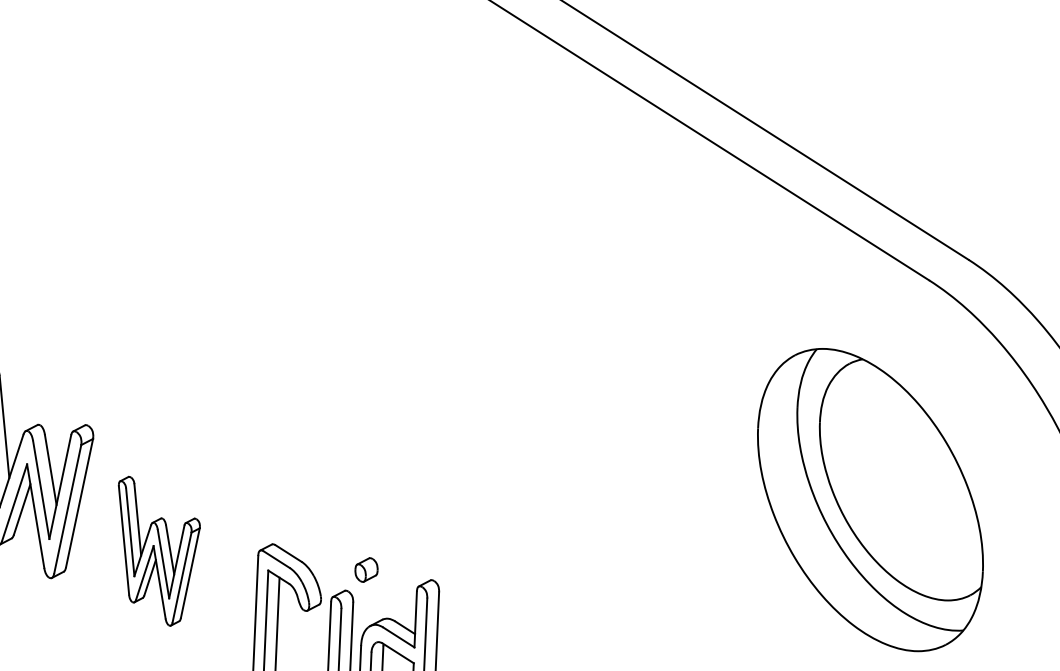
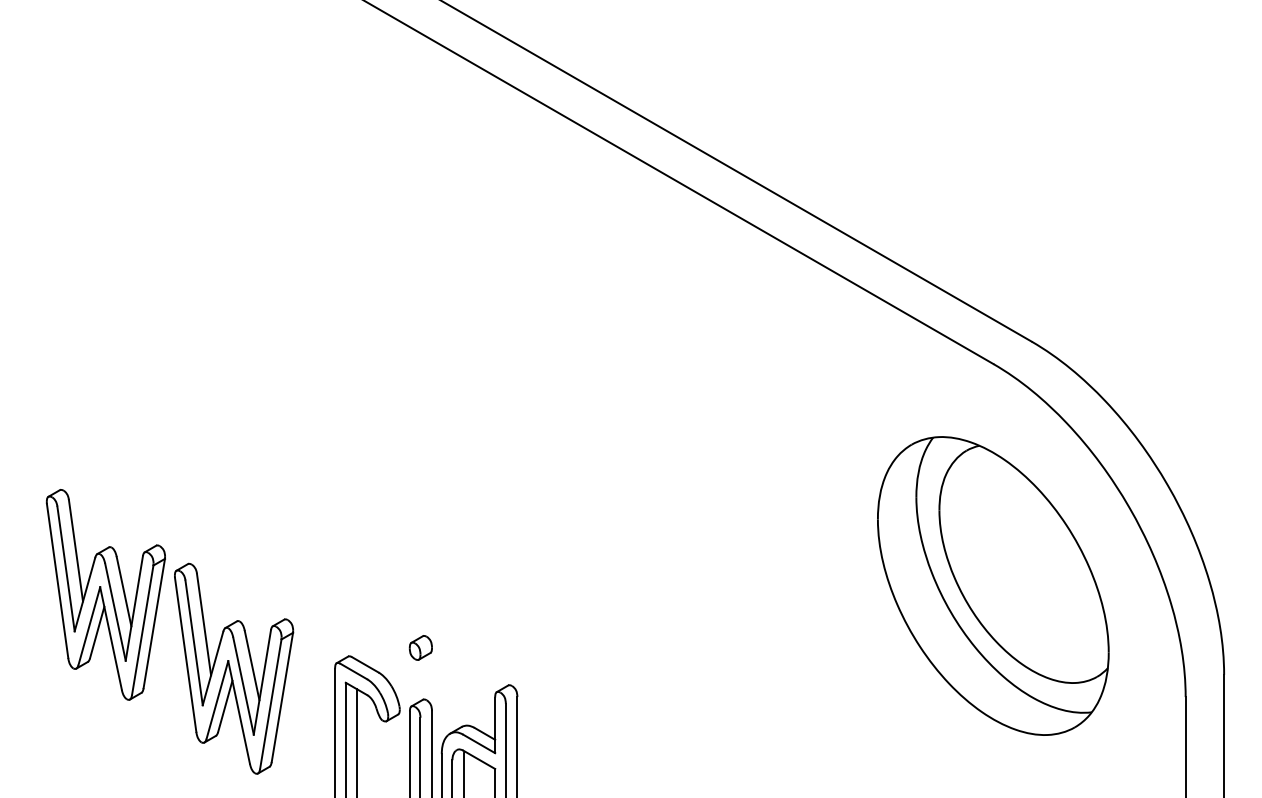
part: (870, 499) -> (993, 585), moved
part: (157, 551) -> (234, 668), size x1.43
part: (366, 569) -> (420, 647), moved

